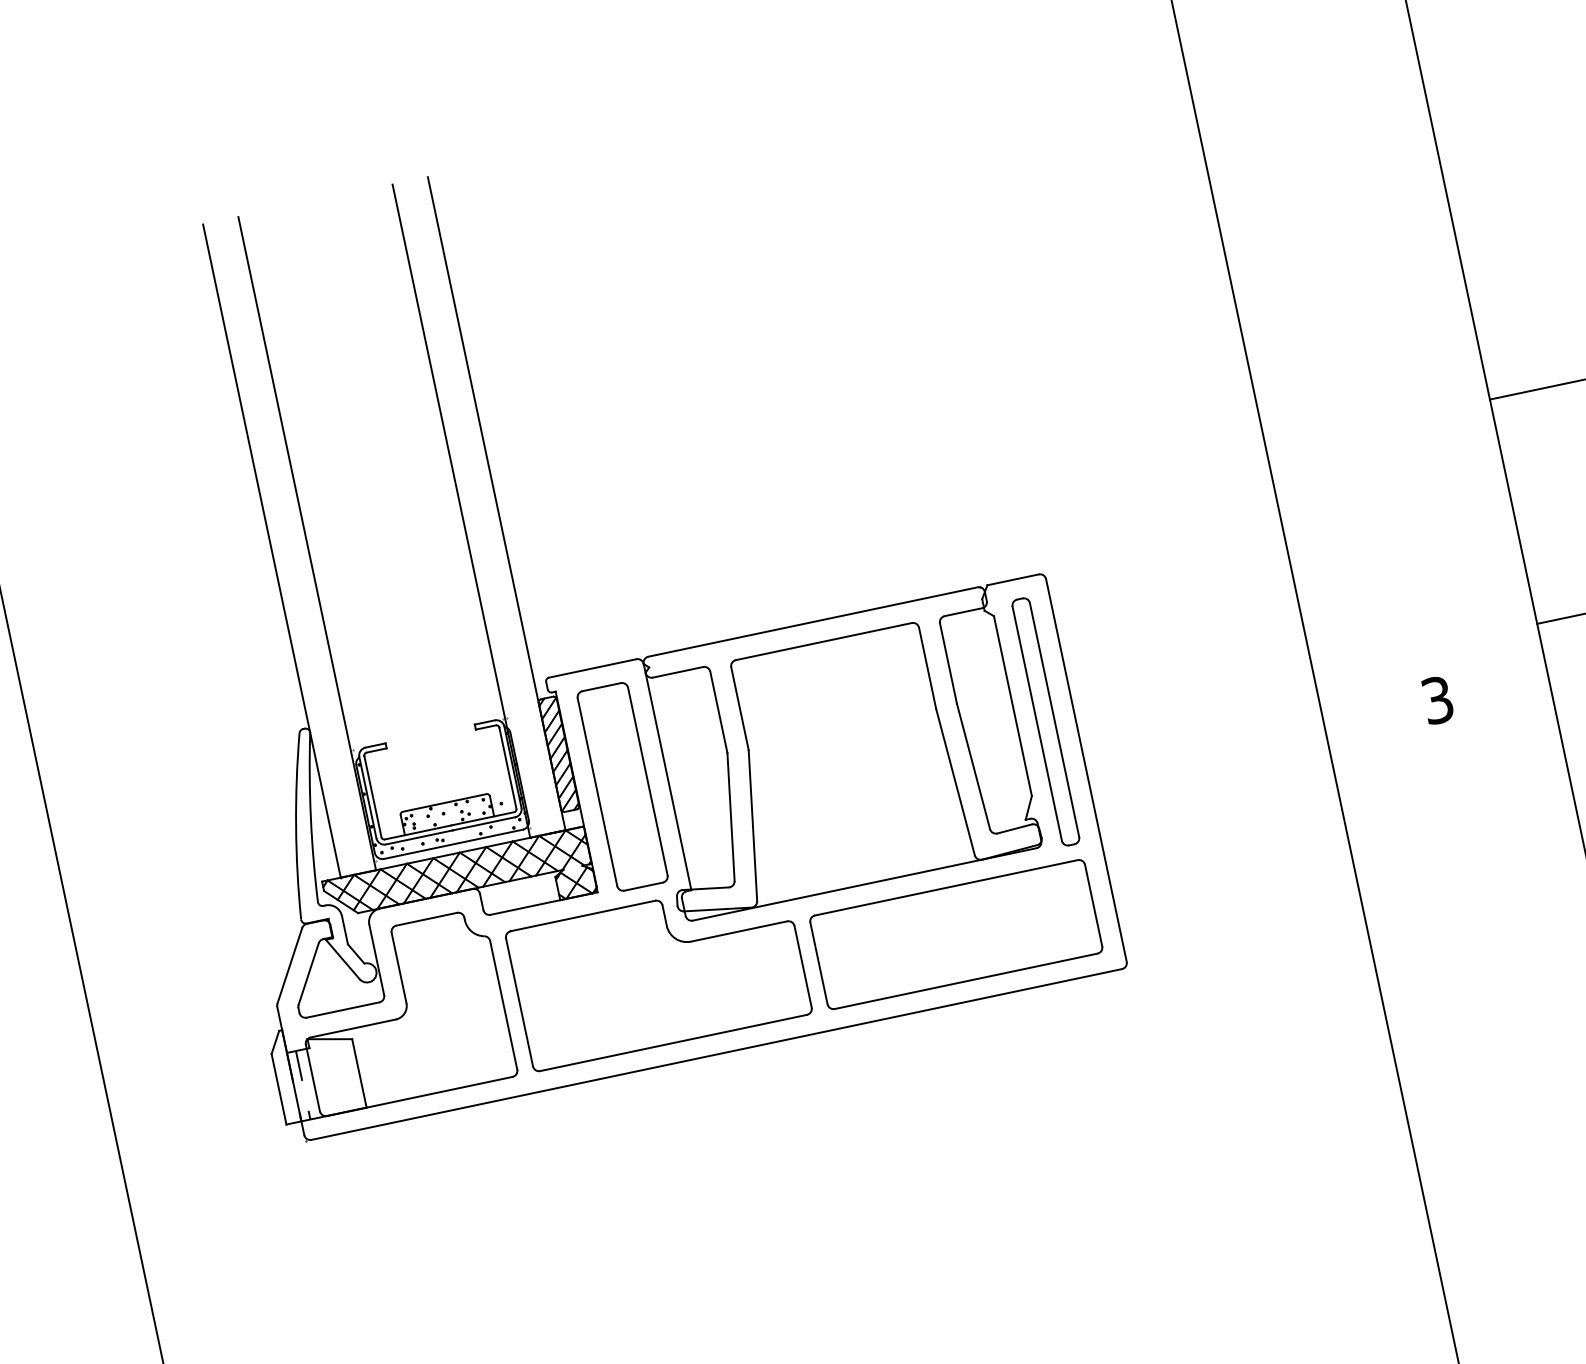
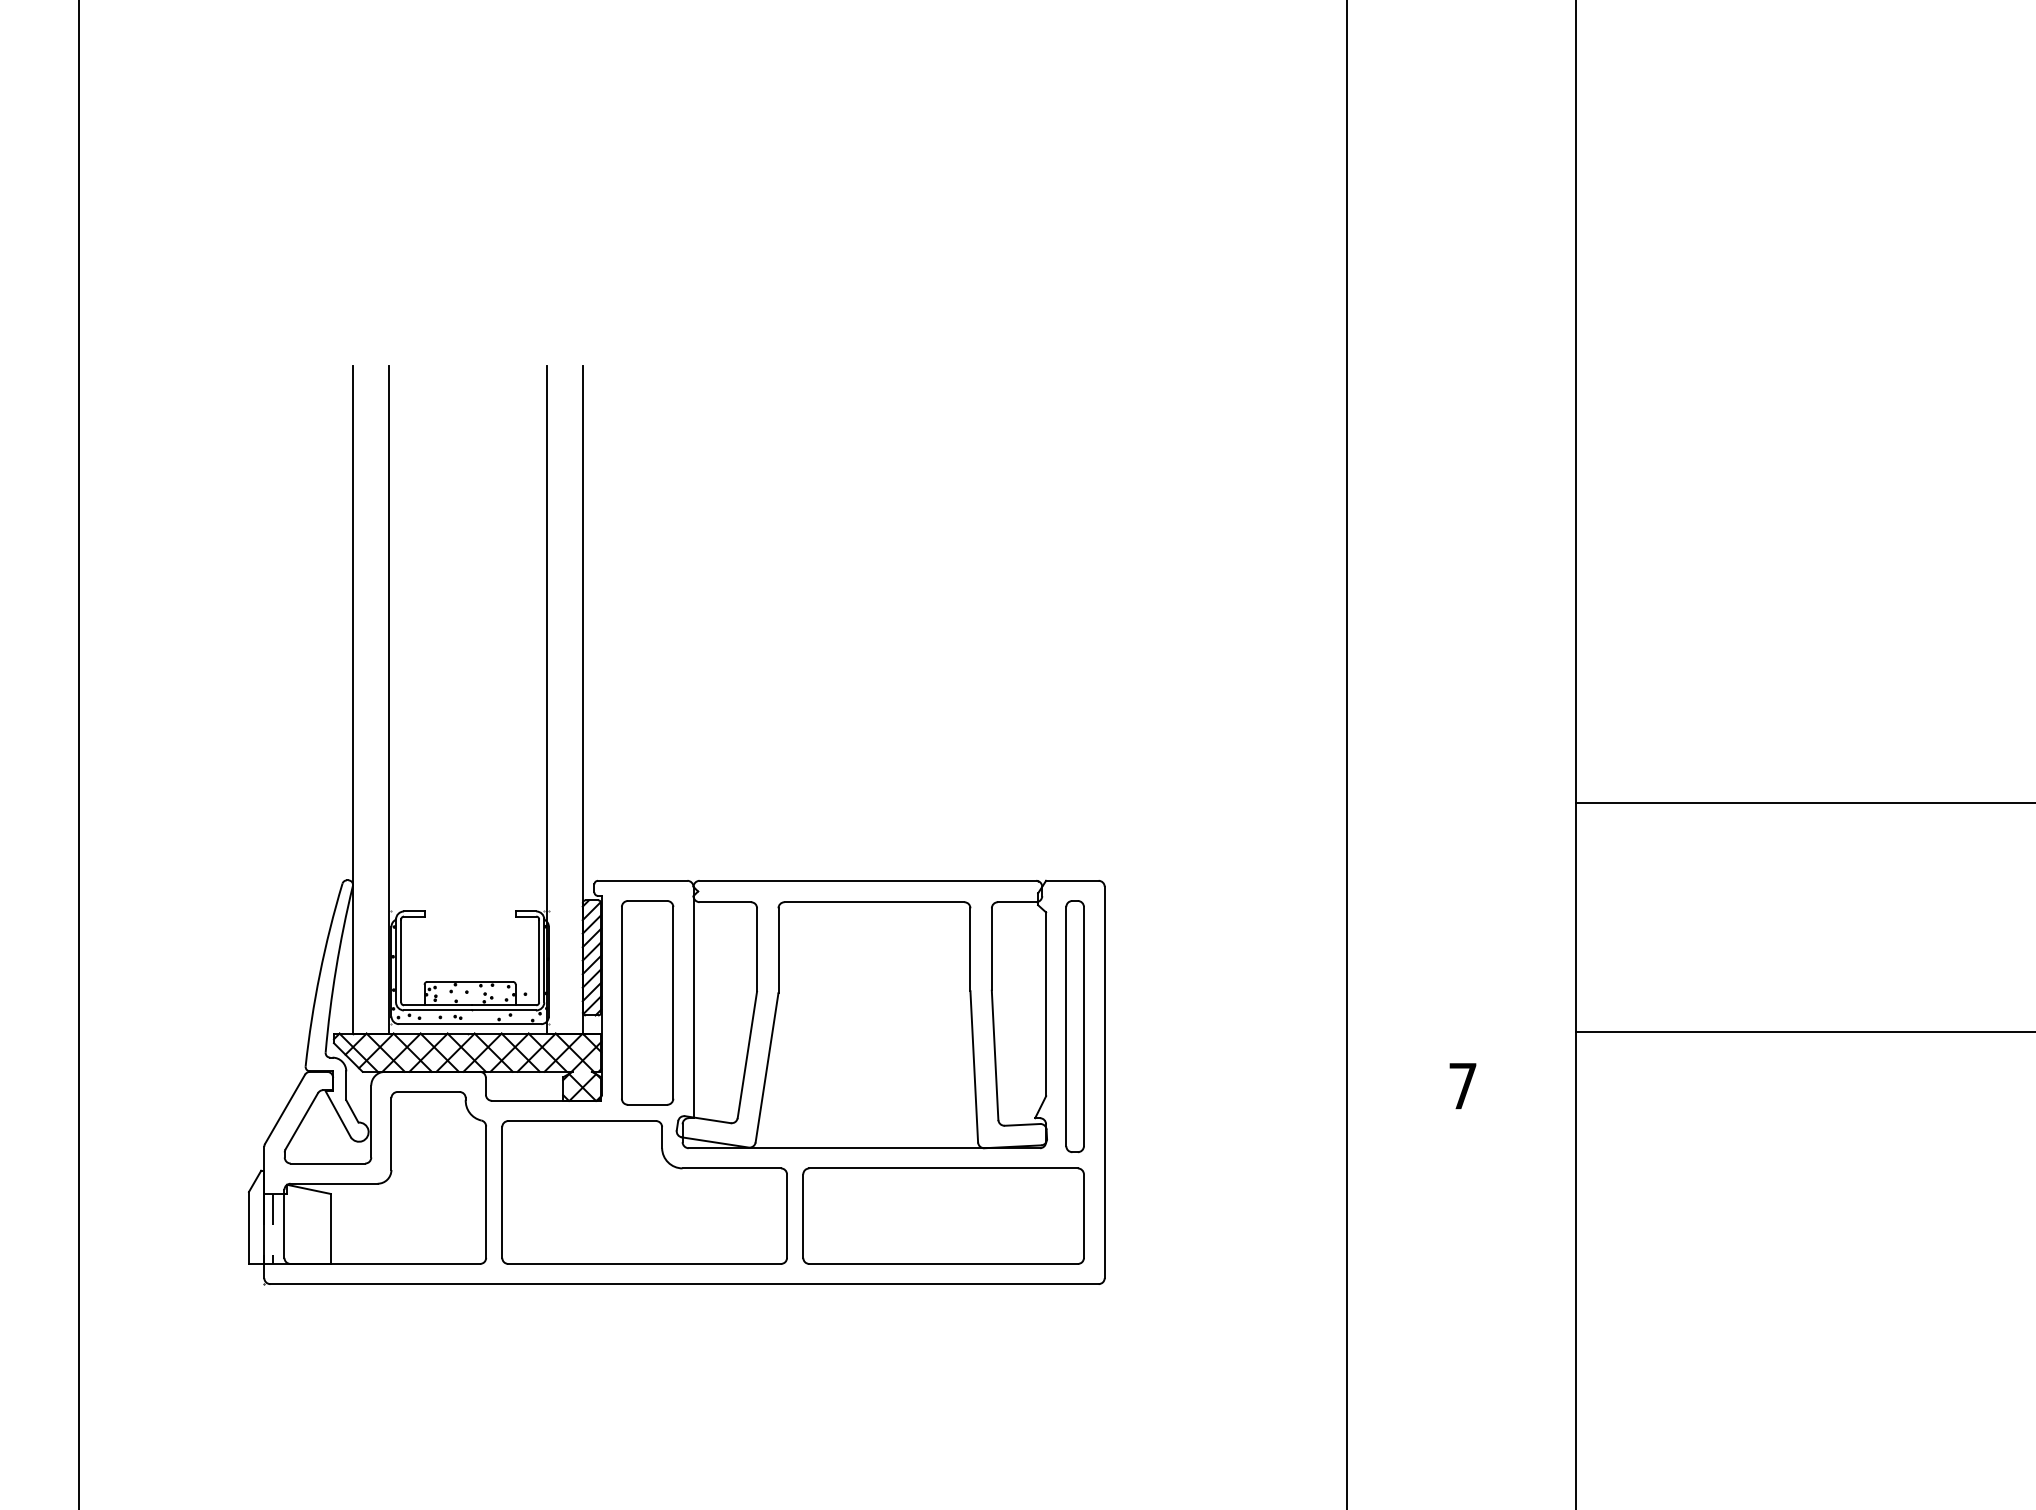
text: (1437, 699) -> (1462, 1085), 3 -> 7

